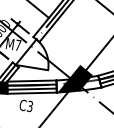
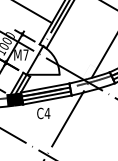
fill: (75, 79) -> (88, 79), removed
text: (30, 106) -> (47, 113), C3 -> C4

